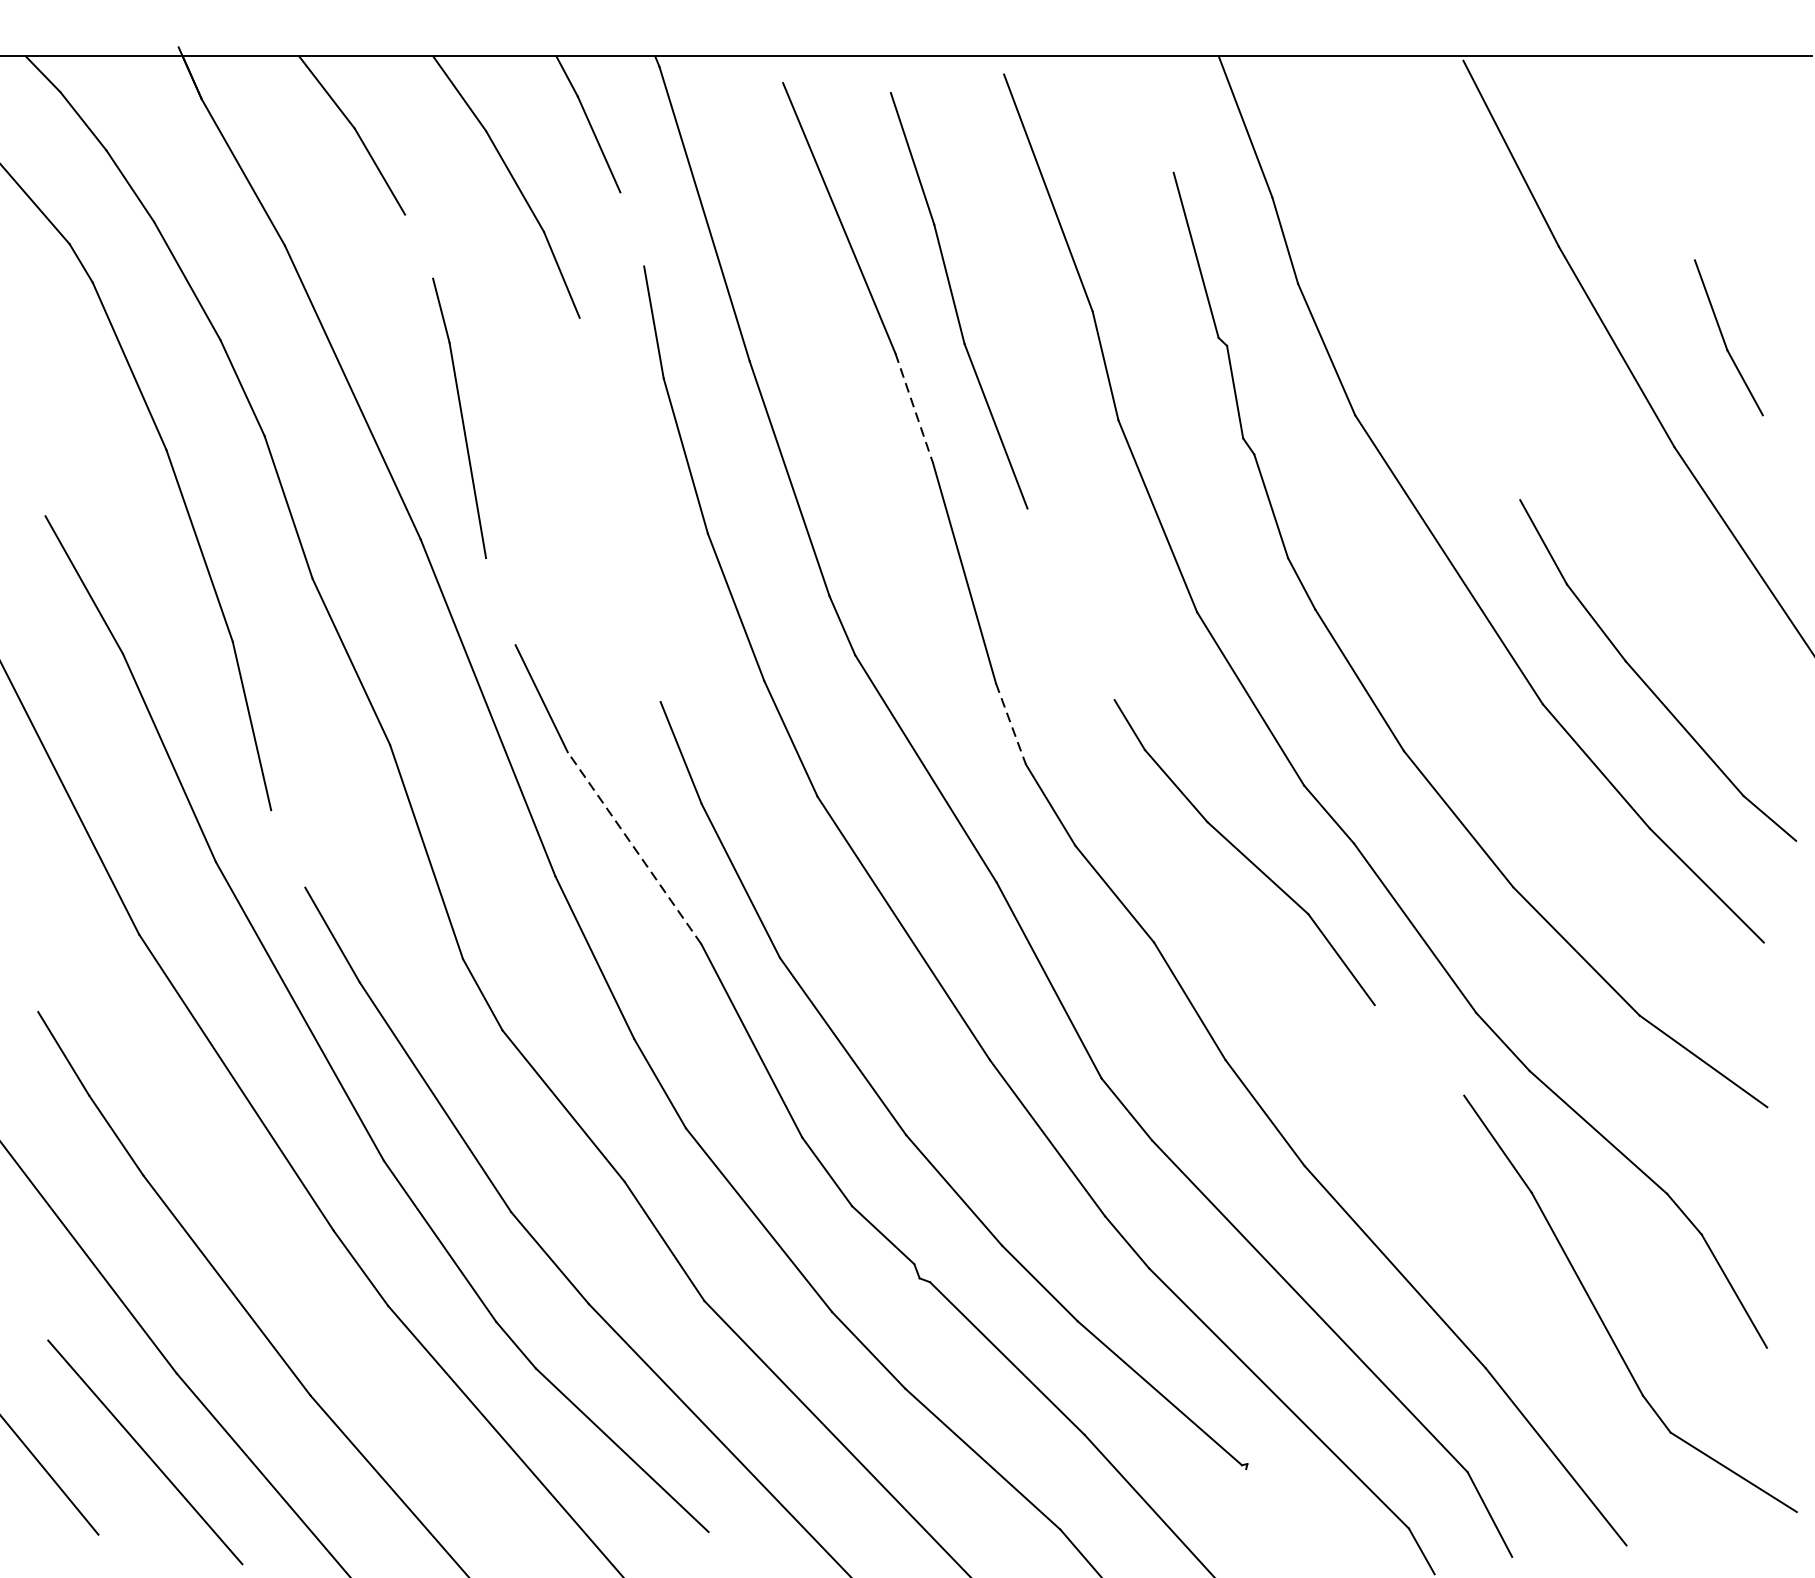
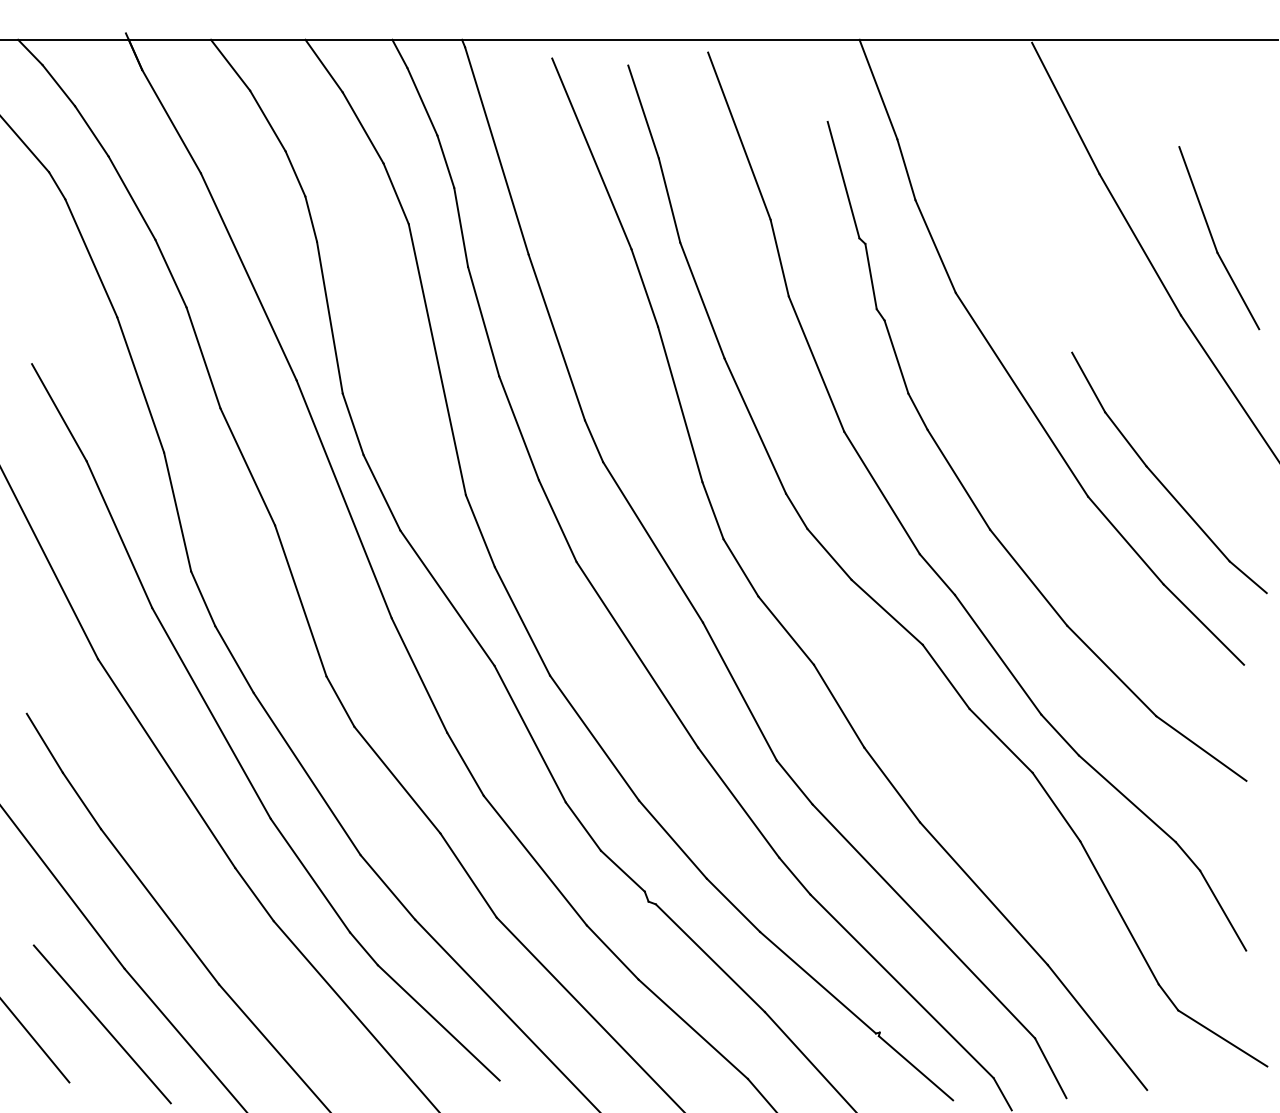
line: (631, 228) -> (445, 161), added
line: (419, 245) -> (295, 173), added
part: (1729, 338) -> (1219, 238), size x1.67
line: (913, 409) -> (644, 288), dashed -> solid
line: (618, 509) -> (436, 359), added
line: (499, 601) -> (352, 424), added
line: (1071, 603) -> (755, 425), added
line: (1011, 725) -> (713, 511), dashed -> solid
line: (634, 847) -> (447, 597), dashed -> solid
line: (288, 848) -> (203, 598), added
line: (1418, 1049) -> (1000, 740), added
line: (1298, 1514) -> (915, 1068), added

